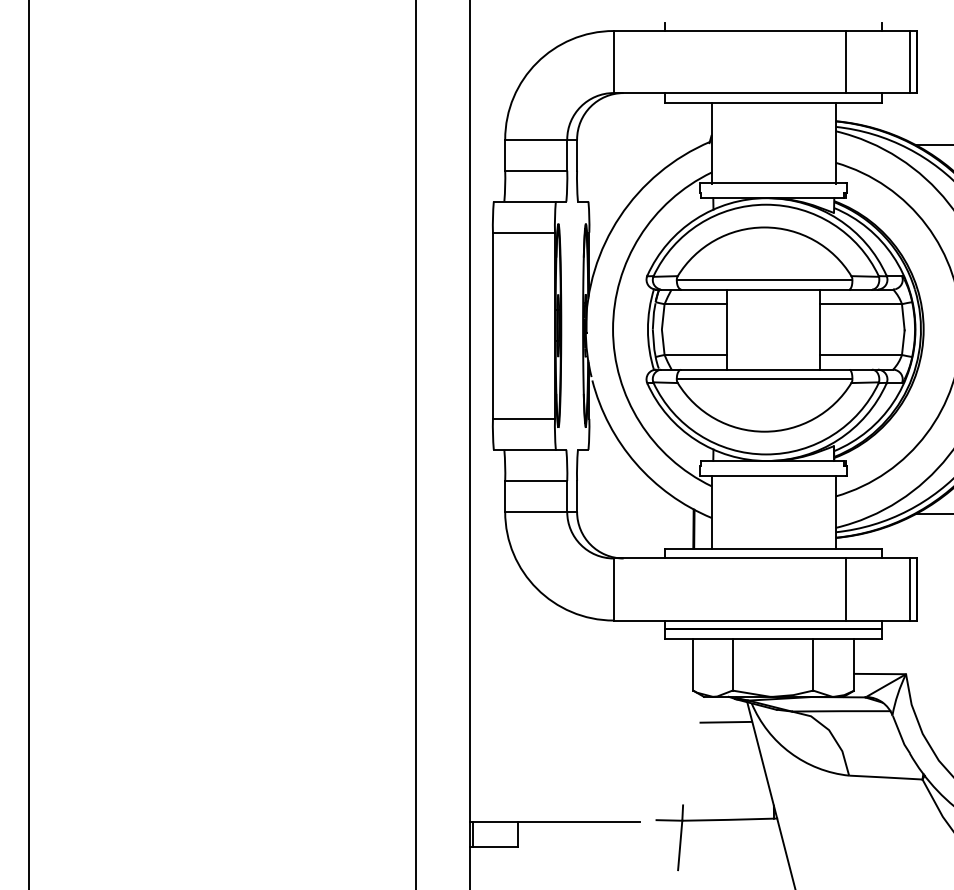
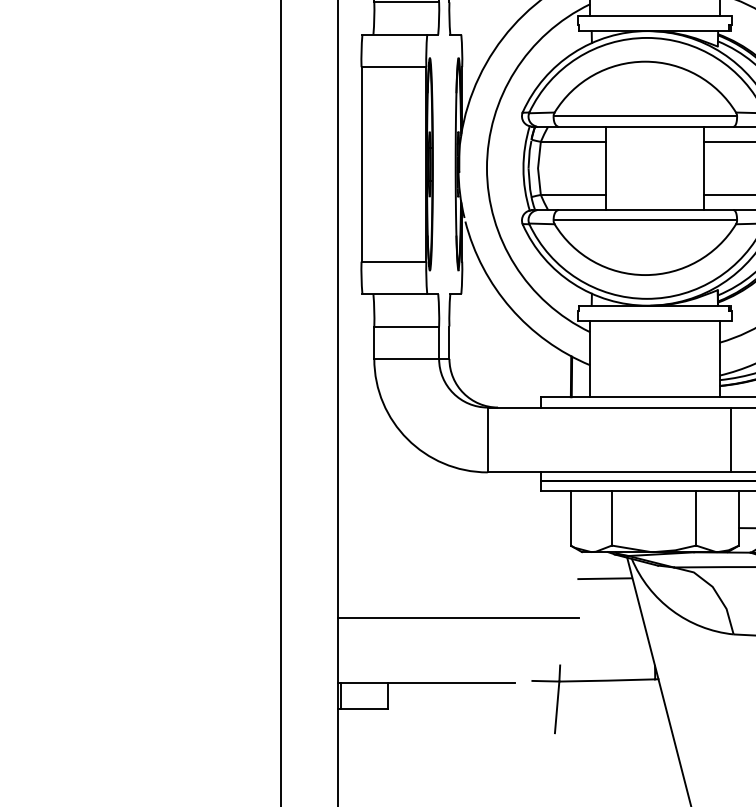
line: (585, 760) -> (458, 618), added

